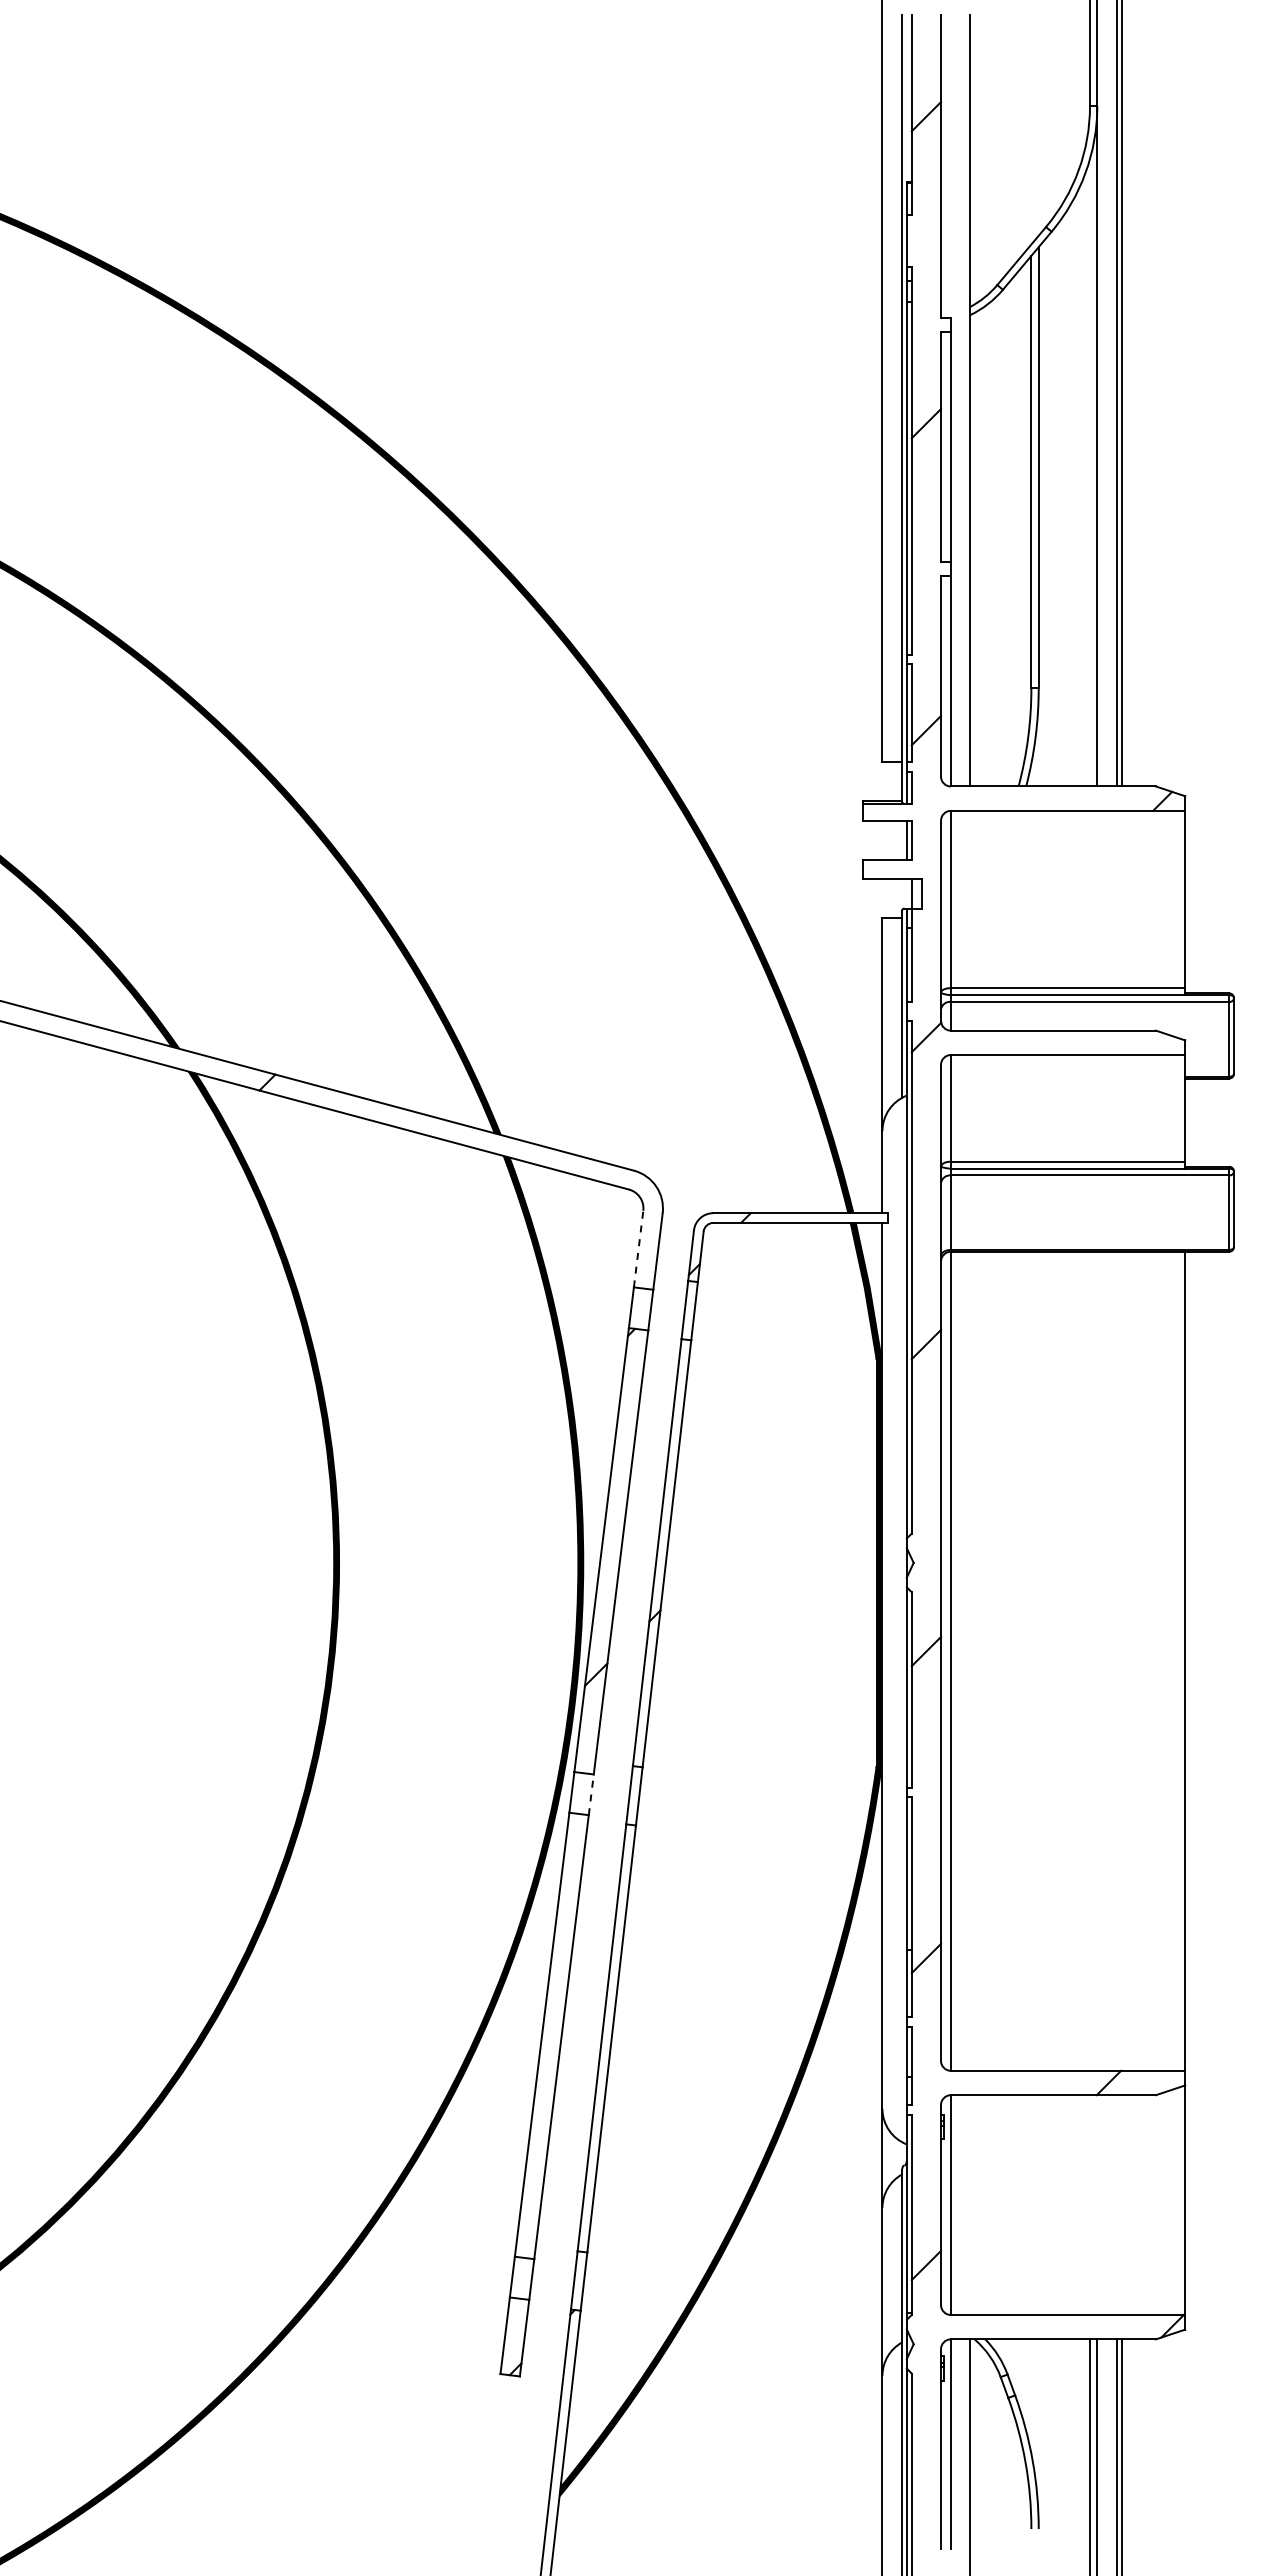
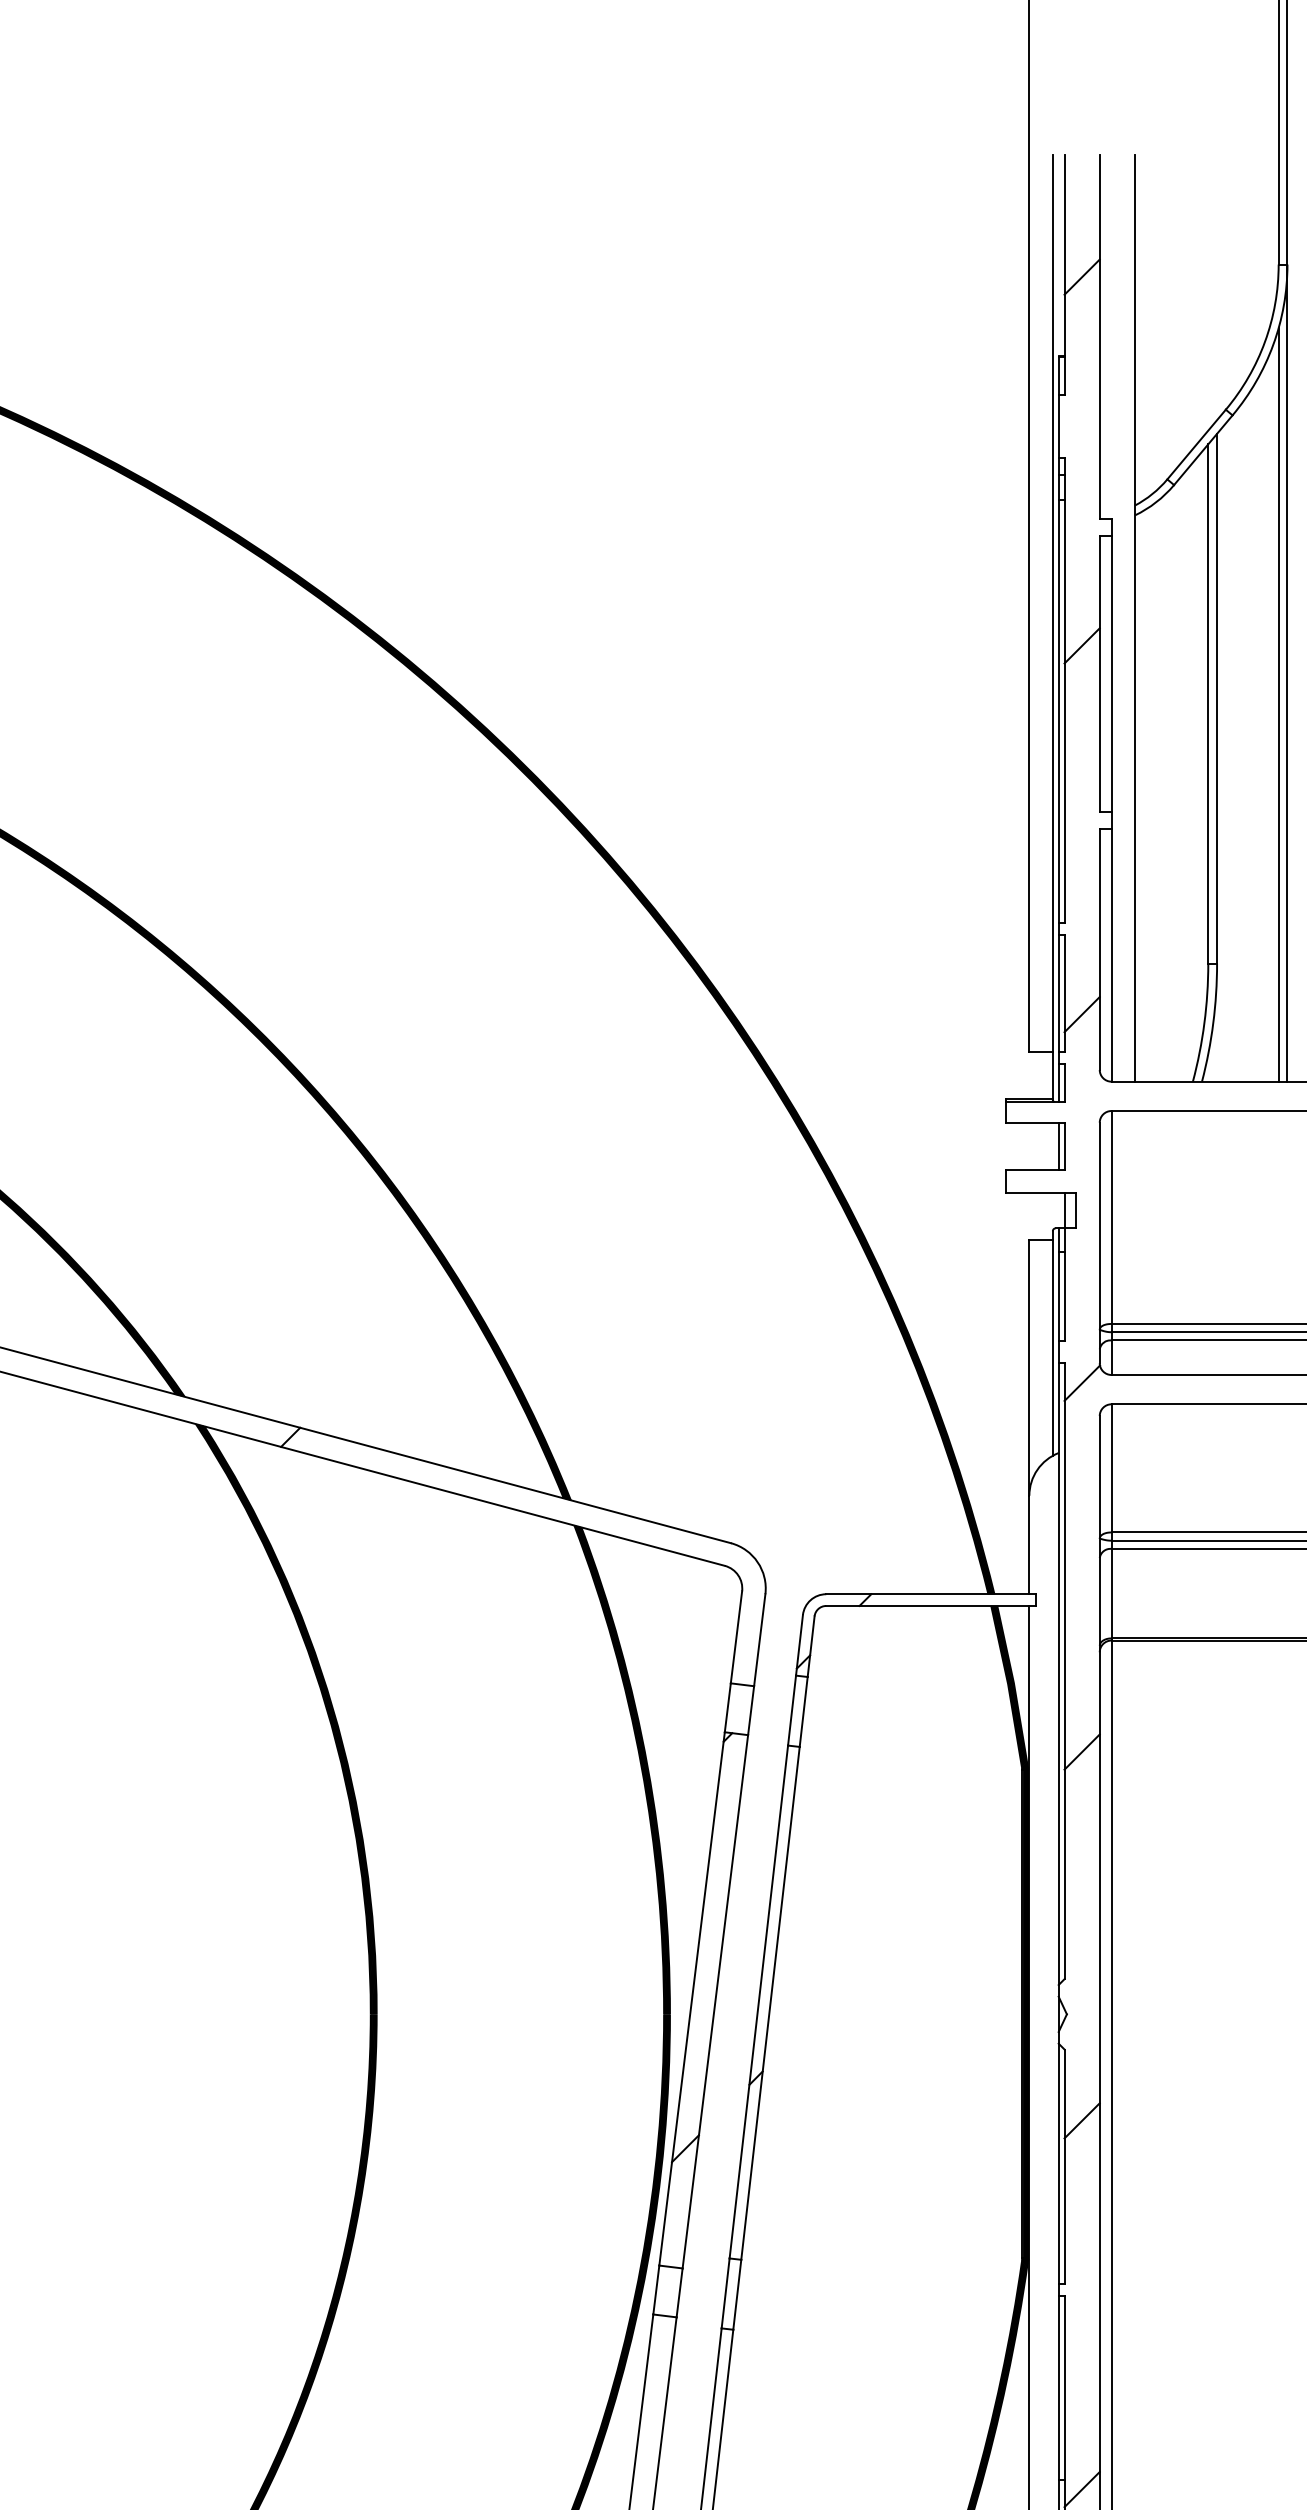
line: (1089, 472) -> (1278, 704), added
line: (638, 1249) -> (736, 1637), dashed -> solid
line: (591, 1794) -> (679, 2292), dashed -> solid

